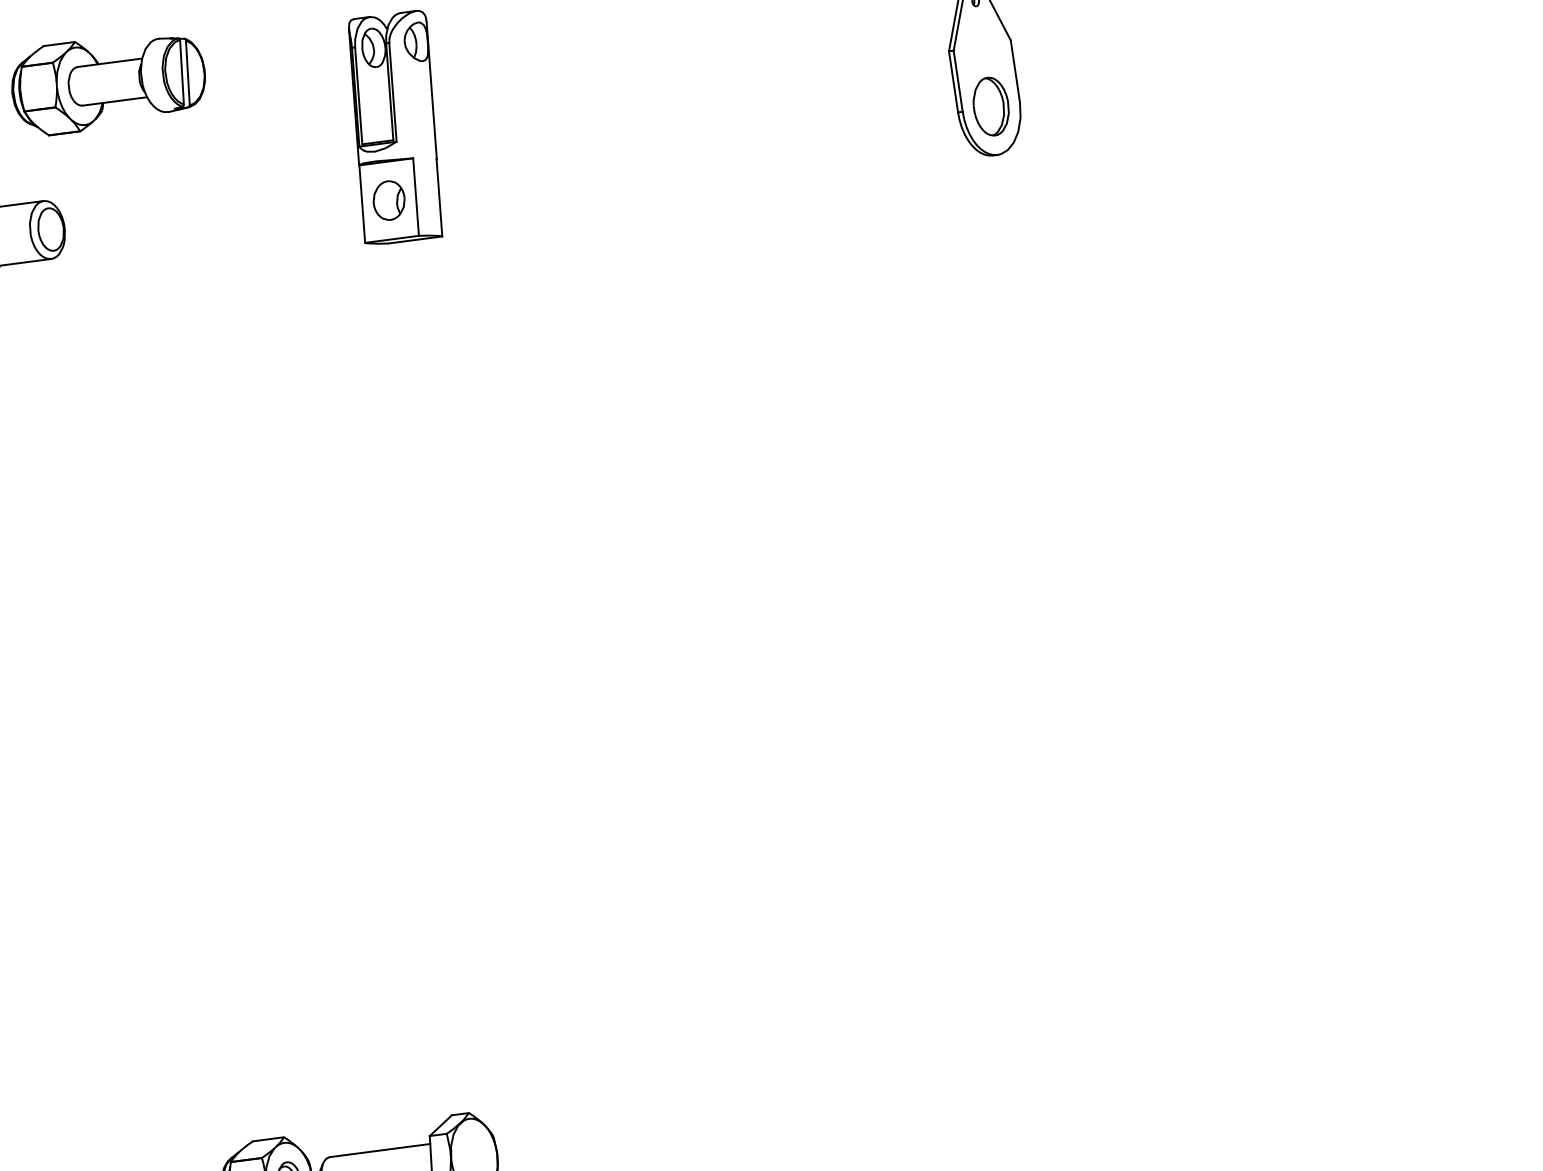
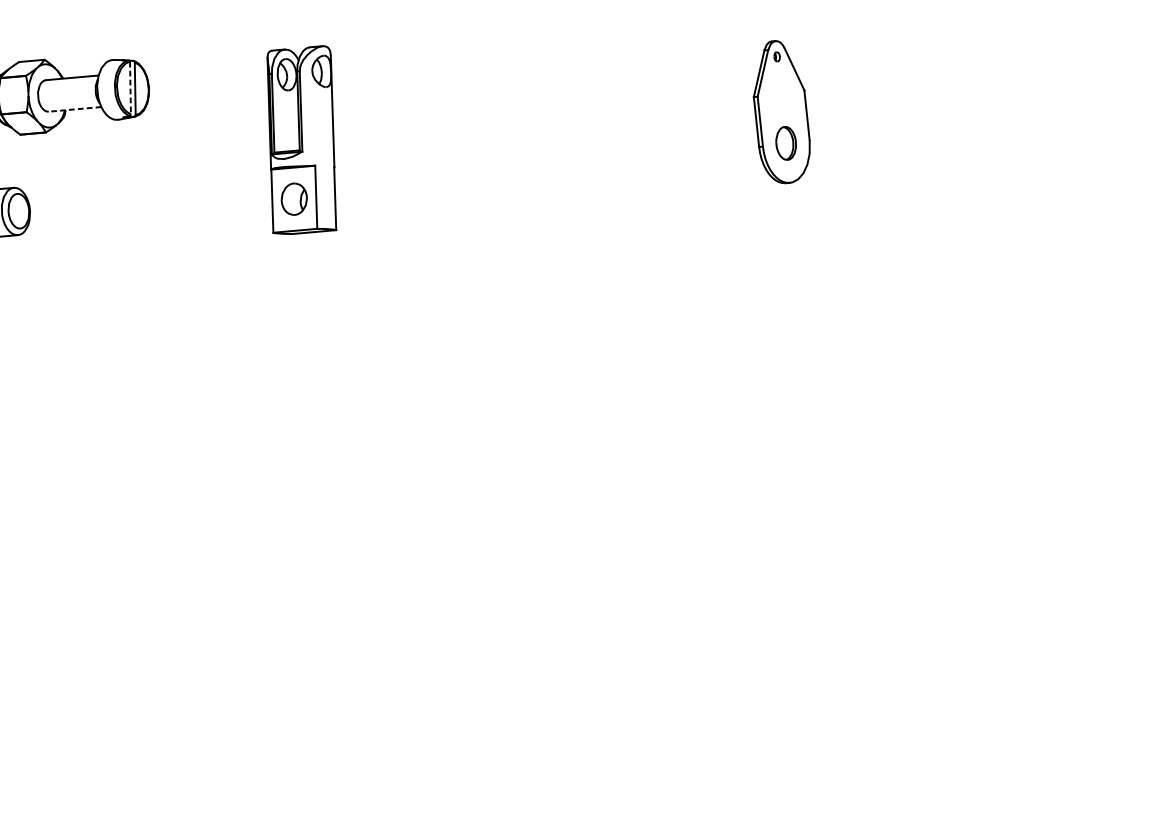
line: (182, 72) -> (130, 88), solid -> dashed
line: (114, 101) -> (74, 109), solid -> dashed
part: (990, 106) -> (785, 143), size x0.7

